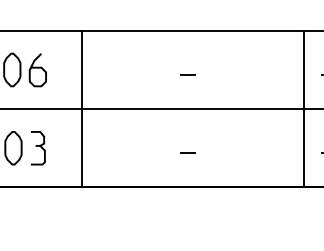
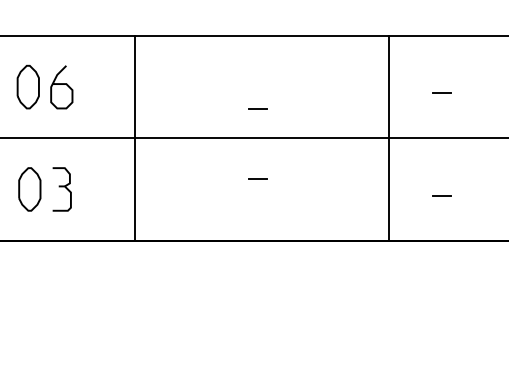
line: (187, 74) -> (257, 108), moved
line: (82, 108) -> (135, 137), moved
line: (303, 108) -> (389, 137), moved
line: (187, 152) -> (257, 178), moved

